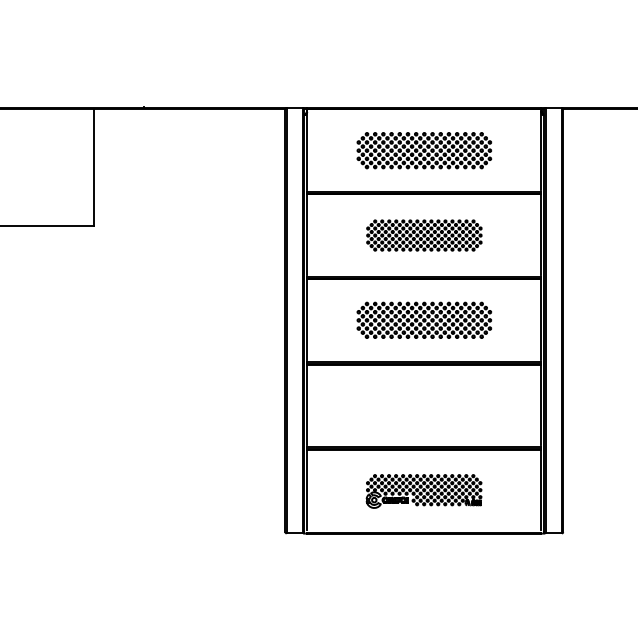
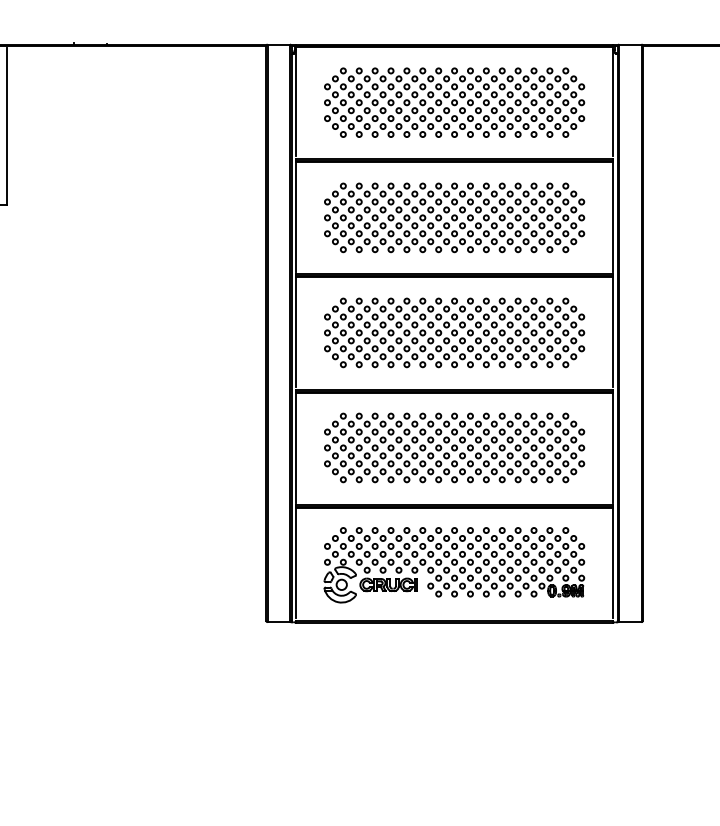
part: (424, 150) -> (454, 102), size x1.43
part: (424, 235) -> (454, 217), size x1.67
part: (424, 320) -> (454, 333), size x1.43
part: (424, 404) -> (454, 447), added
part: (423, 491) -> (453, 565), size x1.67

